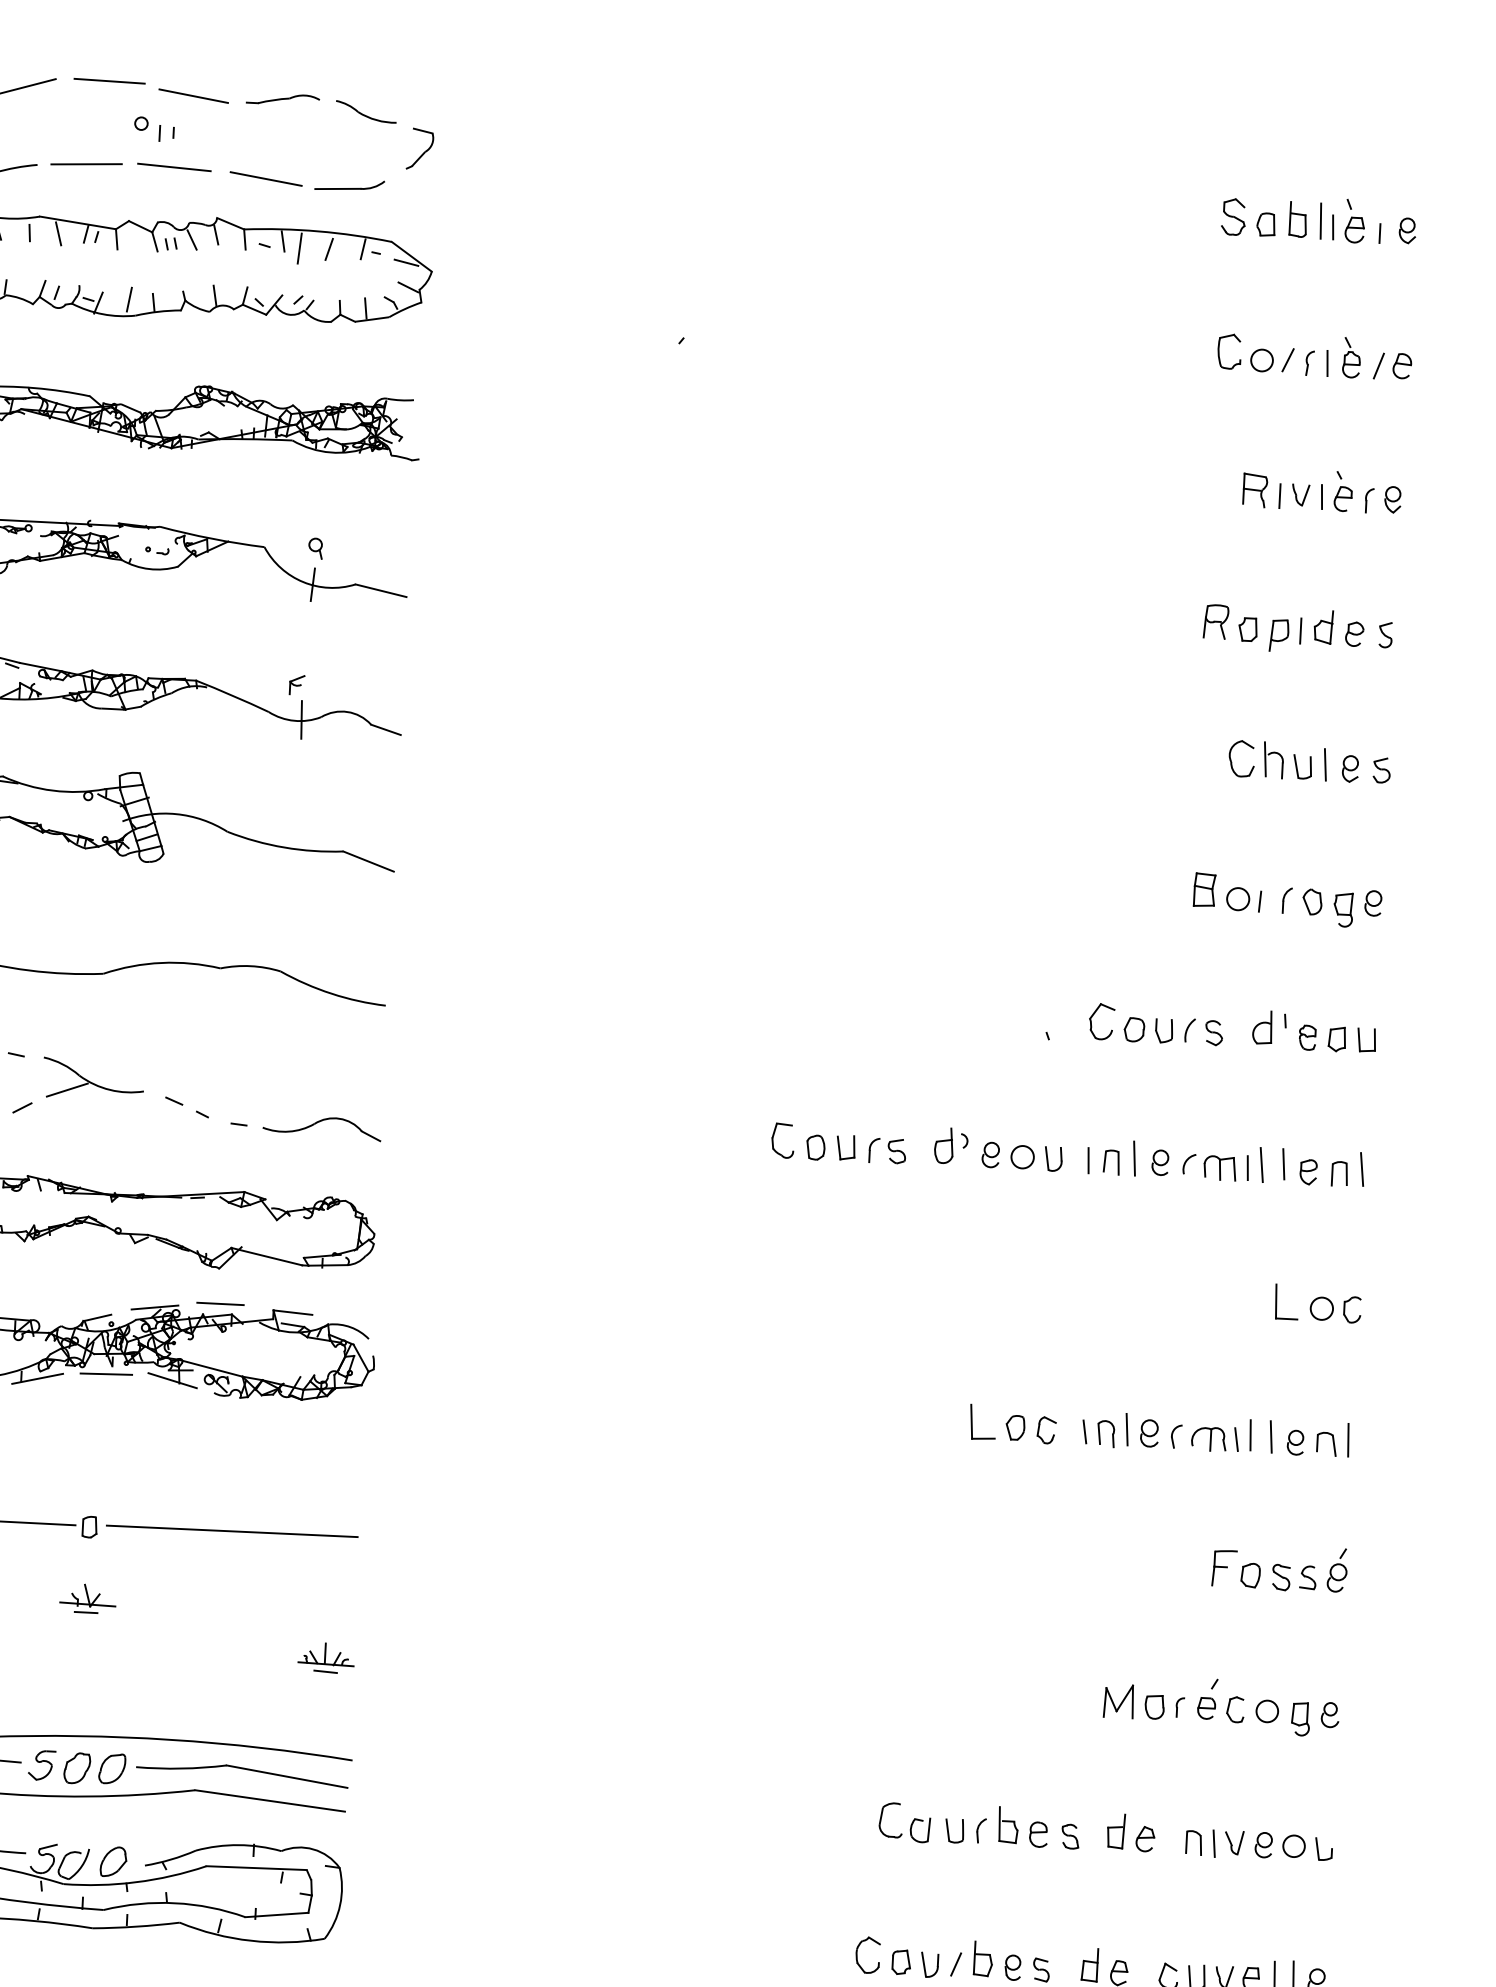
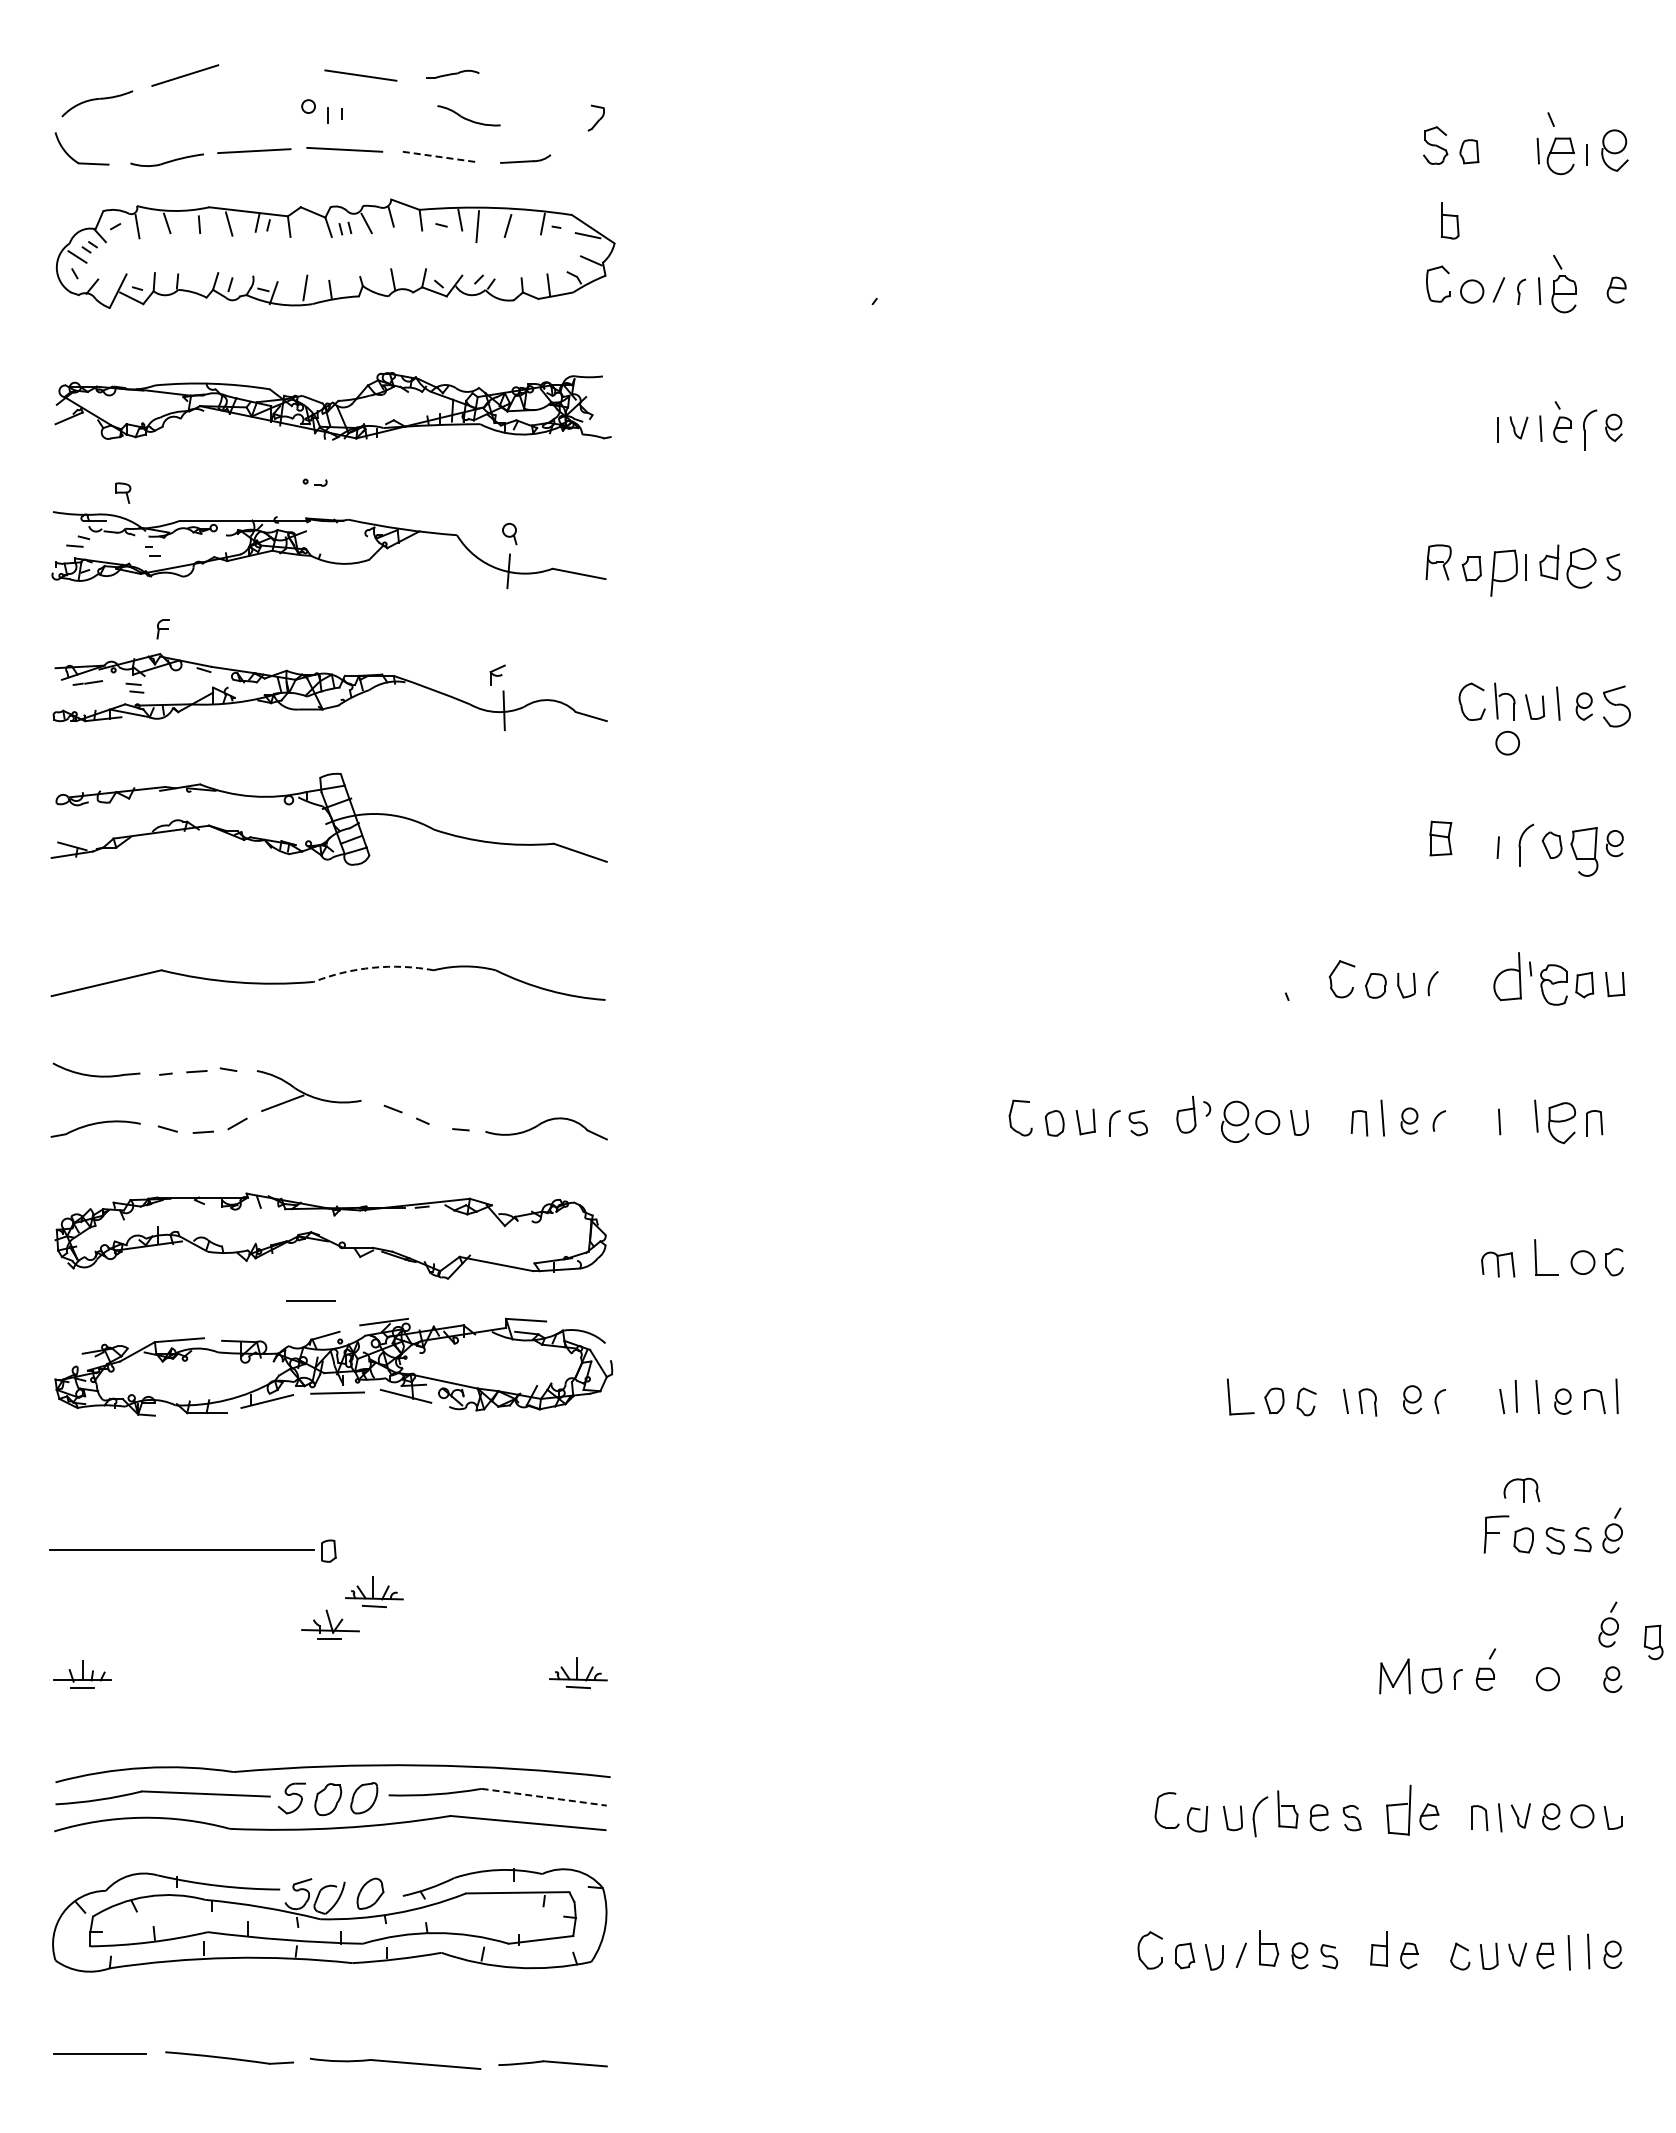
line: (109, 81) -> (273, 64), removed
part: (282, 99) -> (452, 74), size x0.7
part: (365, 111) -> (468, 115), moved
part: (420, 148) -> (596, 117), size x0.6
line: (266, 179) -> (440, 157), solid -> dashed
part: (349, 184) -> (525, 158), size x0.7
part: (1297, 219) -> (1449, 220), moved
line: (1320, 221) -> (1525, 145), removed
part: (1355, 221) -> (1560, 143), size x1.4
part: (1407, 230) -> (1614, 150), size x1.6
part: (1351, 358) -> (1564, 284), size x1.4
line: (1378, 366) -> (1592, 291), removed
part: (1254, 490) -> (1471, 425), removed
part: (1369, 500) -> (1589, 429), size x1.6
part: (156, 550) -> (314, 482), moved
part: (1354, 633) -> (1581, 567), size x1.6
part: (1279, 635) -> (1504, 573), size x1.4
part: (1381, 770) -> (1616, 706), size x1.6
circle: (1237, 898) -> (1507, 742), moved
part: (1287, 900) -> (1526, 844), size x1.6
part: (1343, 909) -> (1584, 851), size x1.4
arc: (161, 962) -> (372, 967), solid -> dashed
part: (1262, 1027) -> (1507, 976), size x1.4
part: (1213, 1032) -> (1457, 984), removed
part: (1307, 1037) -> (1554, 984), size x1.6
part: (990, 1154) -> (1234, 1121), size x1.6
line: (1088, 1160) -> (1335, 1122), removed
line: (1261, 1164) -> (1513, 1117), removed
part: (1220, 1168) -> (1498, 1264), moved
line: (1362, 1169) -> (1617, 1117), removed
part: (1308, 1171) -> (1562, 1122), size x1.6
line: (219, 1303) -> (310, 1300), moved
line: (1126, 1429) -> (1388, 1396), removed
part: (1208, 1438) -> (1521, 1489), moved
line: (232, 1530) -> (475, 1547), removed
part: (132, 1569) -> (374, 1592), added
part: (1328, 1661) -> (1608, 1624), added
part: (1234, 1709) -> (1514, 1678), removed
part: (1300, 1719) -> (1653, 1642), moved
line: (287, 1776) -> (544, 1797), solid -> dashed
part: (981, 1830) -> (1260, 1816), size x1.6
part: (1115, 1830) -> (1398, 1809), size x1.4

